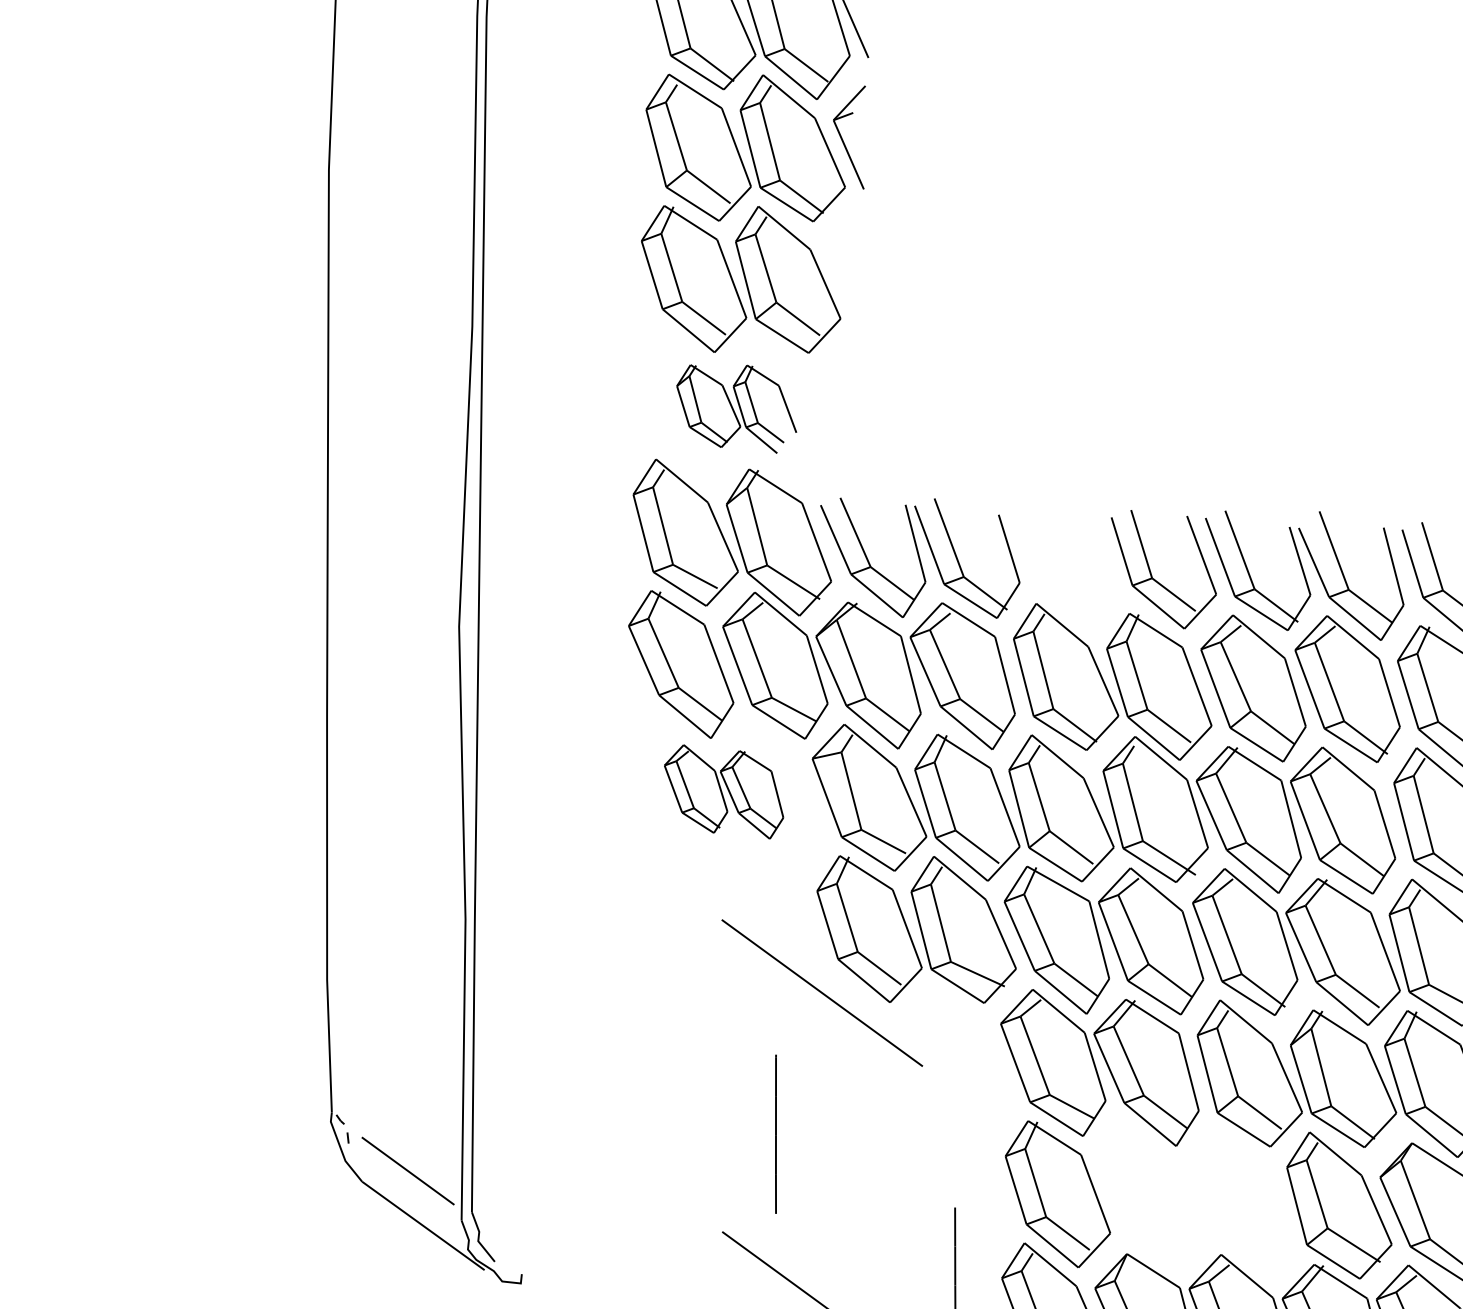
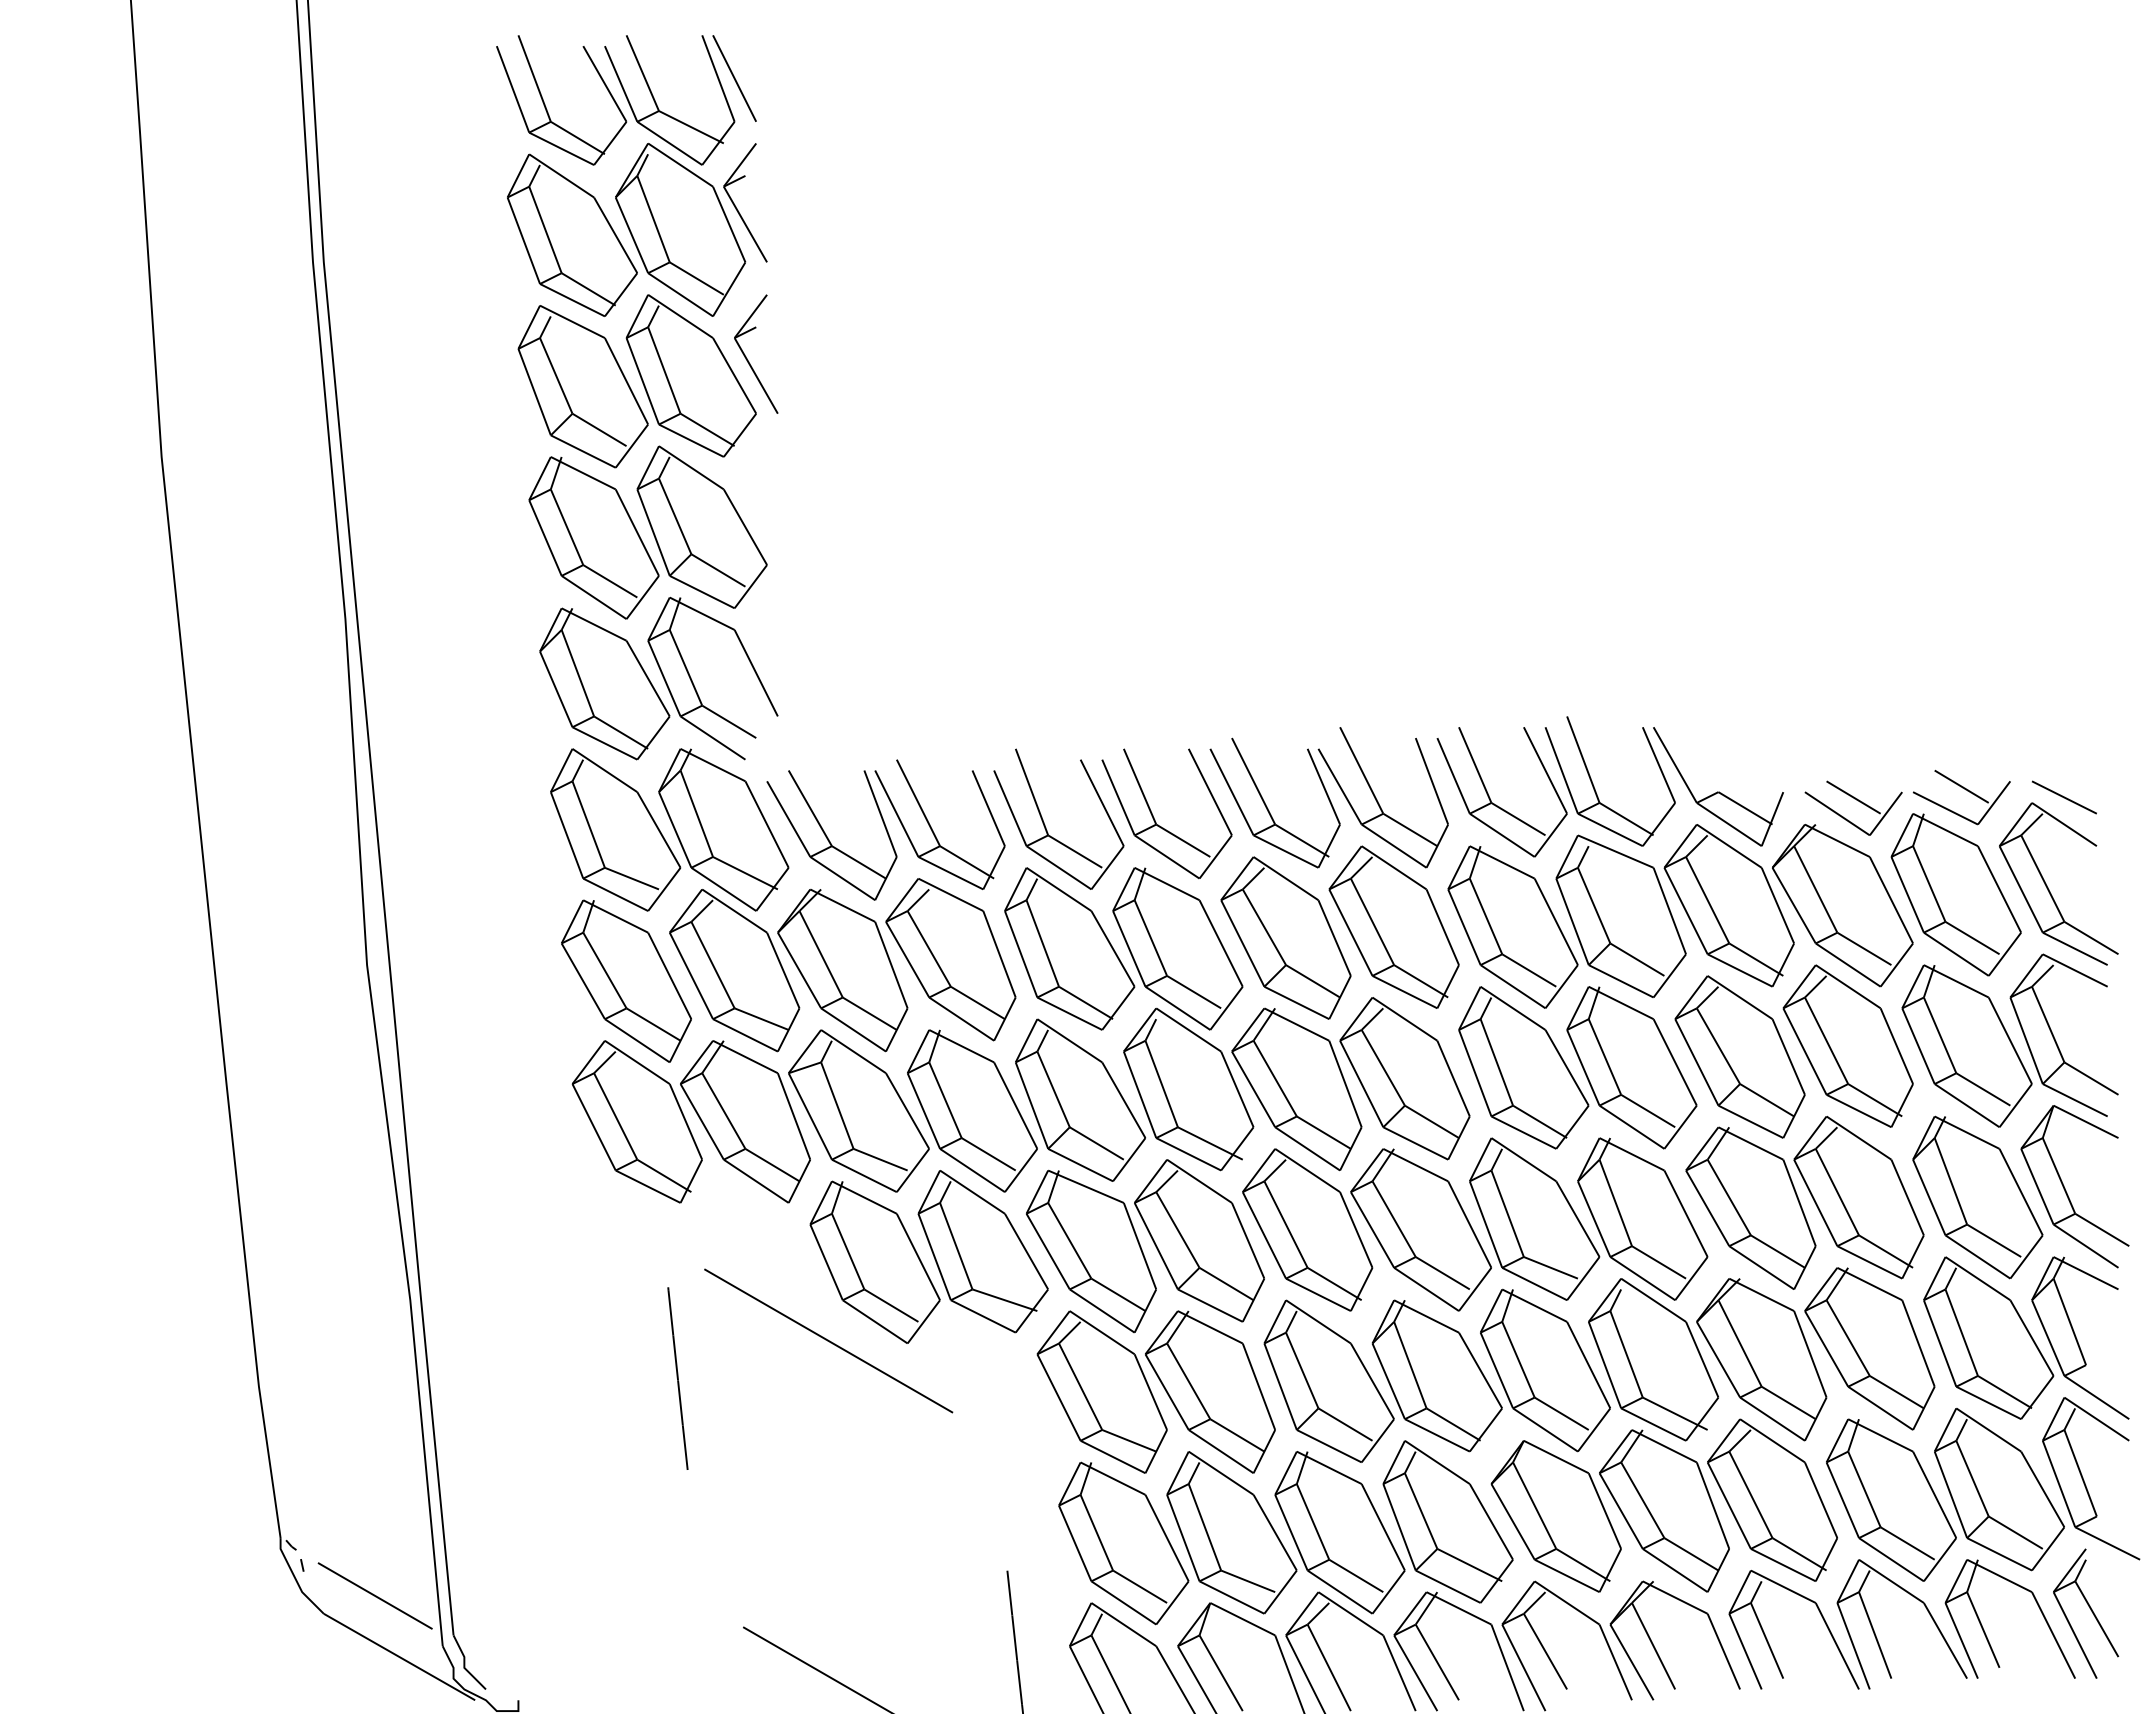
part: (736, 406) -> (658, 678), size x1.67
part: (1056, 568) -> (1045, 824), added
part: (723, 791) -> (690, 1121), size x1.67
line: (775, 1134) -> (677, 1378), moved
part: (1198, 1200) -> (1285, 1532), added

